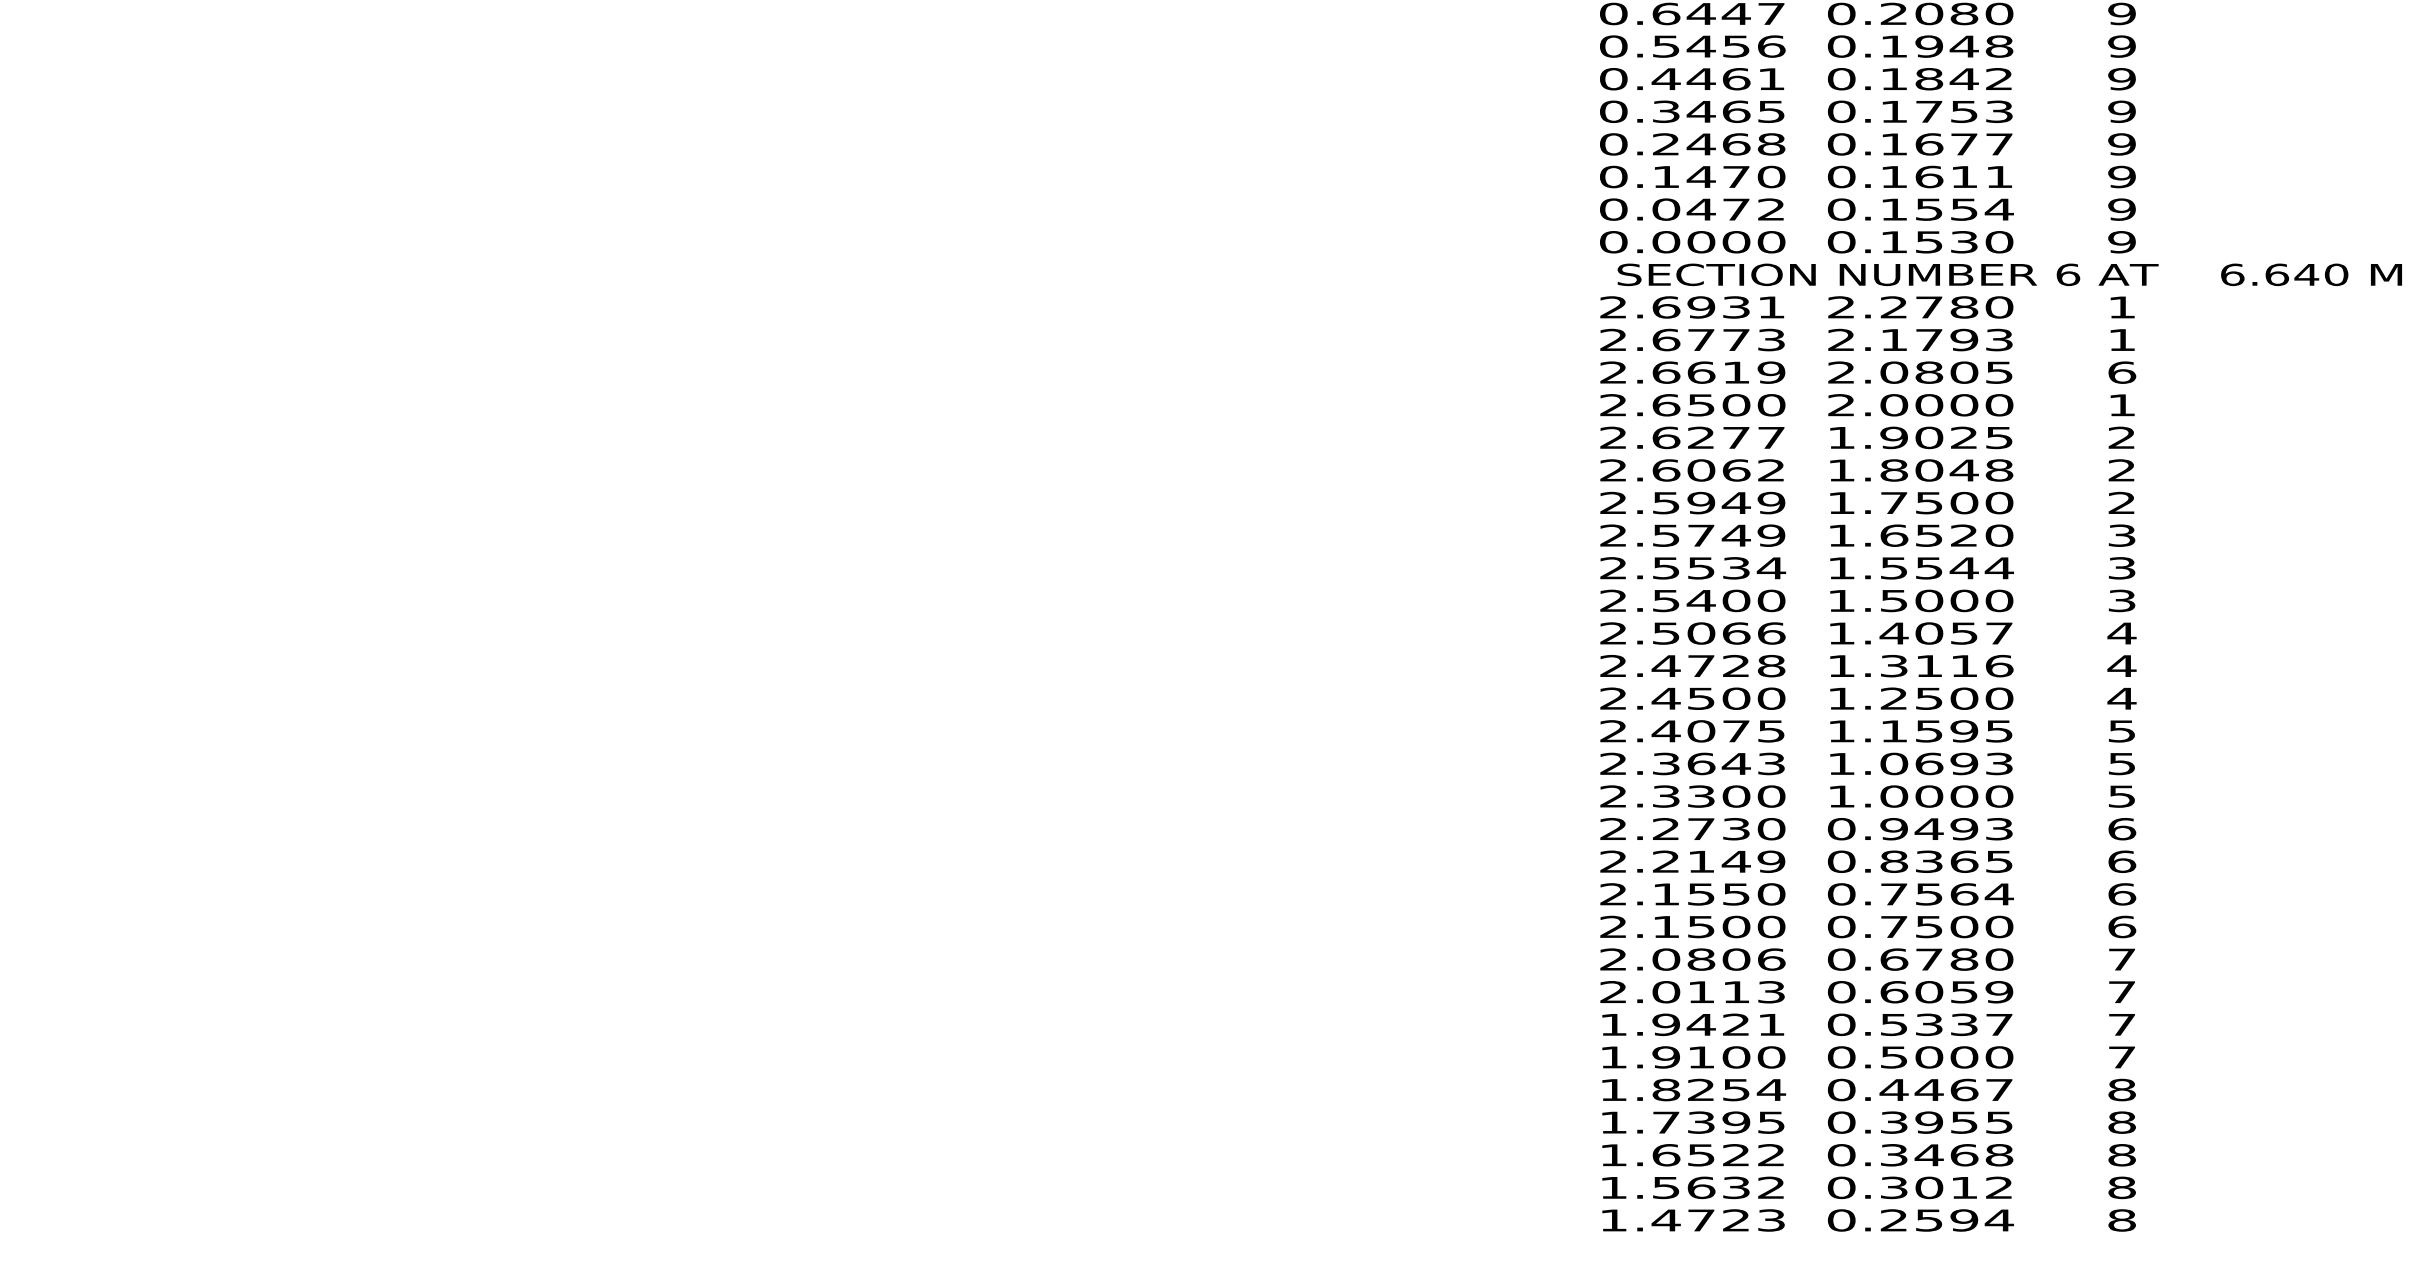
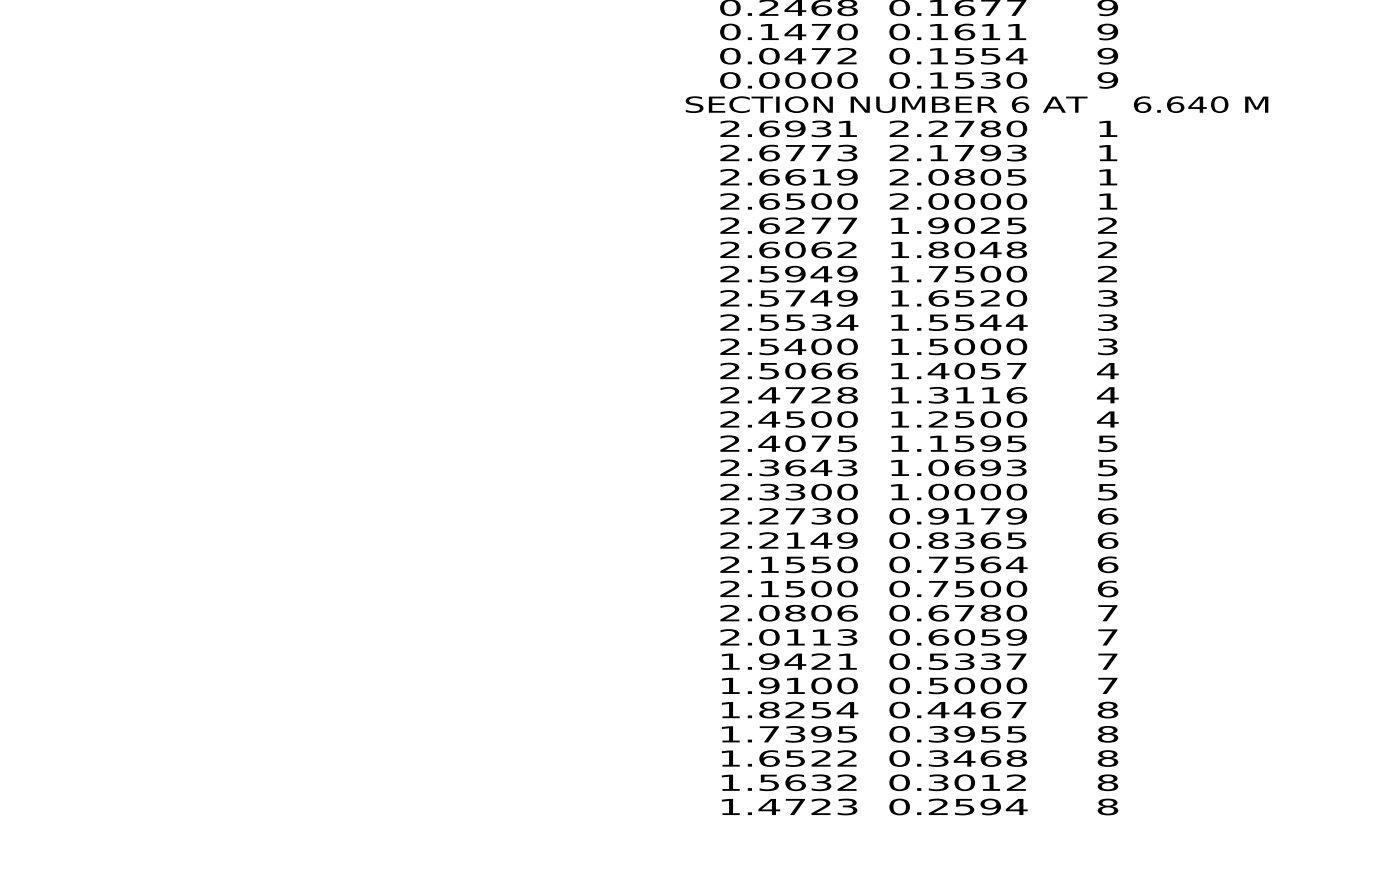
text: (2009, 274) -> (976, 104), moved
text: (2122, 372) -> (1108, 177), 6 -> 1
text: (1963, 829) -> (990, 516), 0.9493 -> 0.9179

